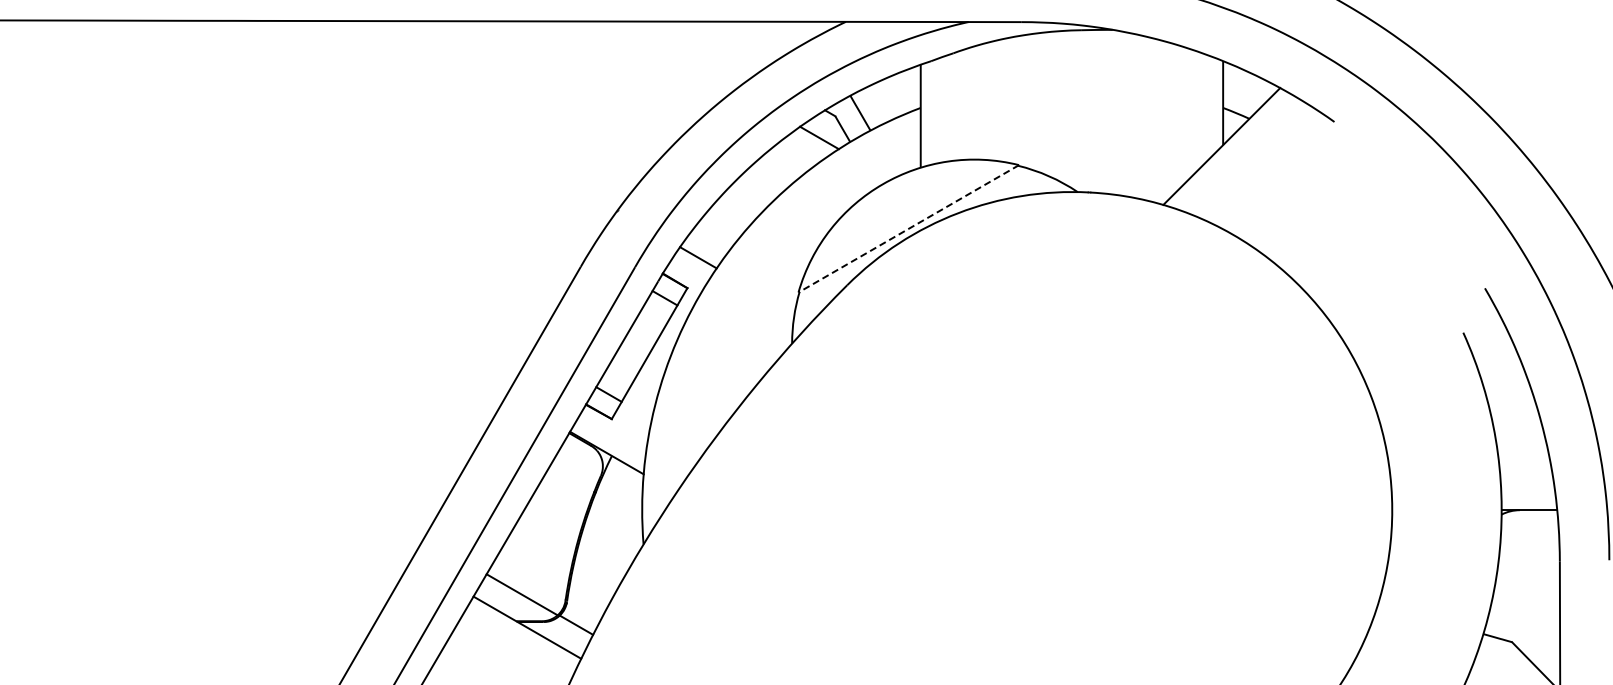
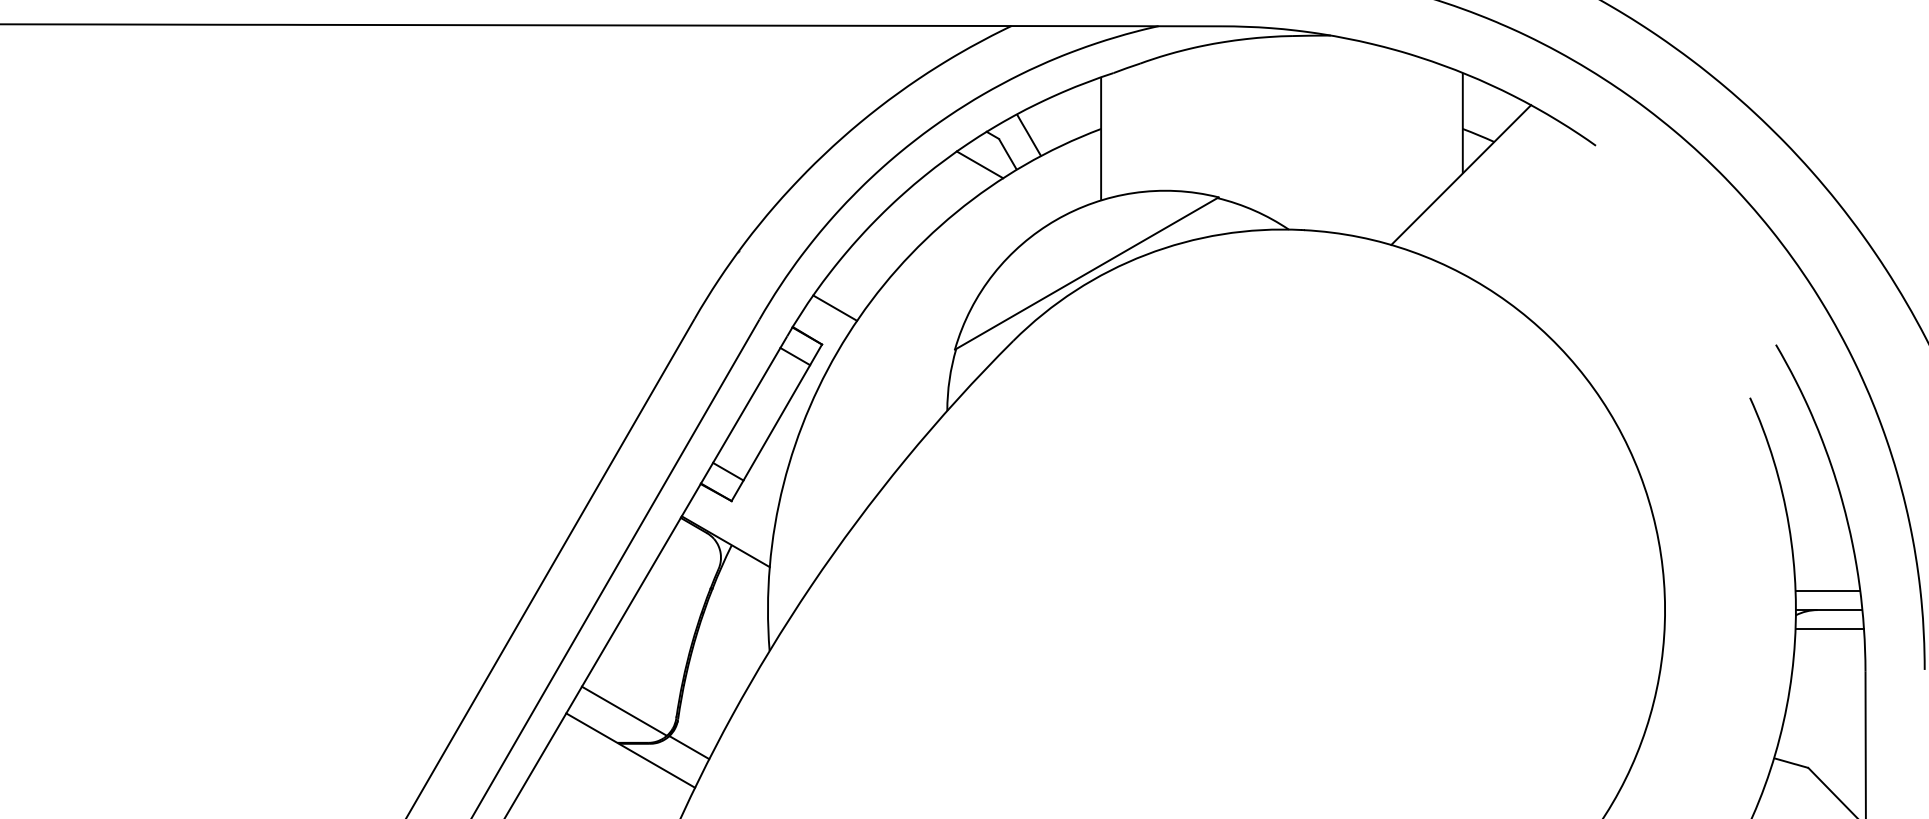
line: (908, 229) -> (1086, 274), dashed -> solid
line: (1528, 494) -> (1828, 591), added
line: (1529, 526) -> (1829, 629), added

